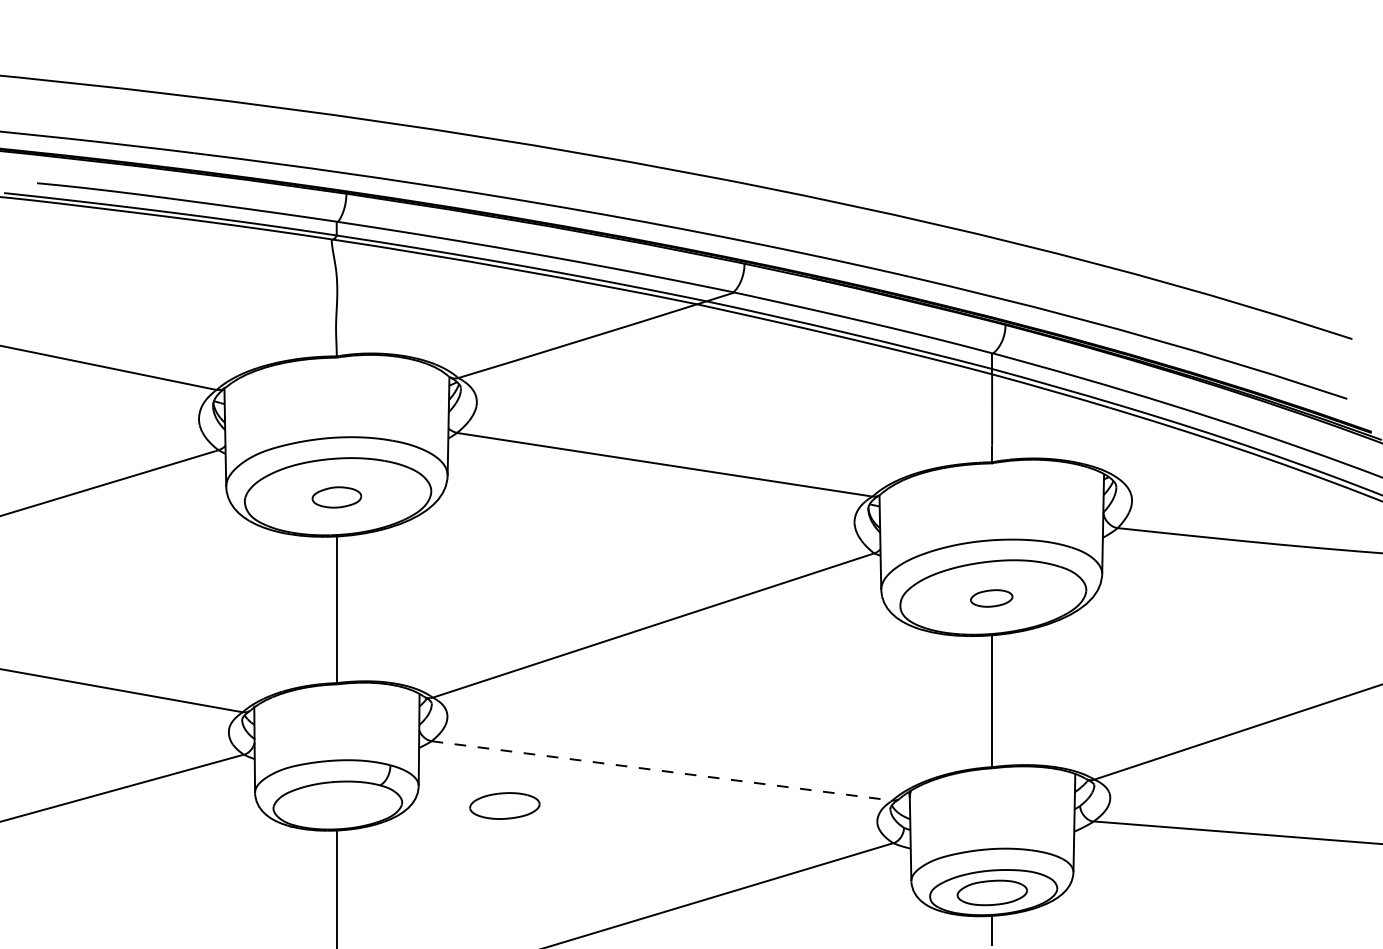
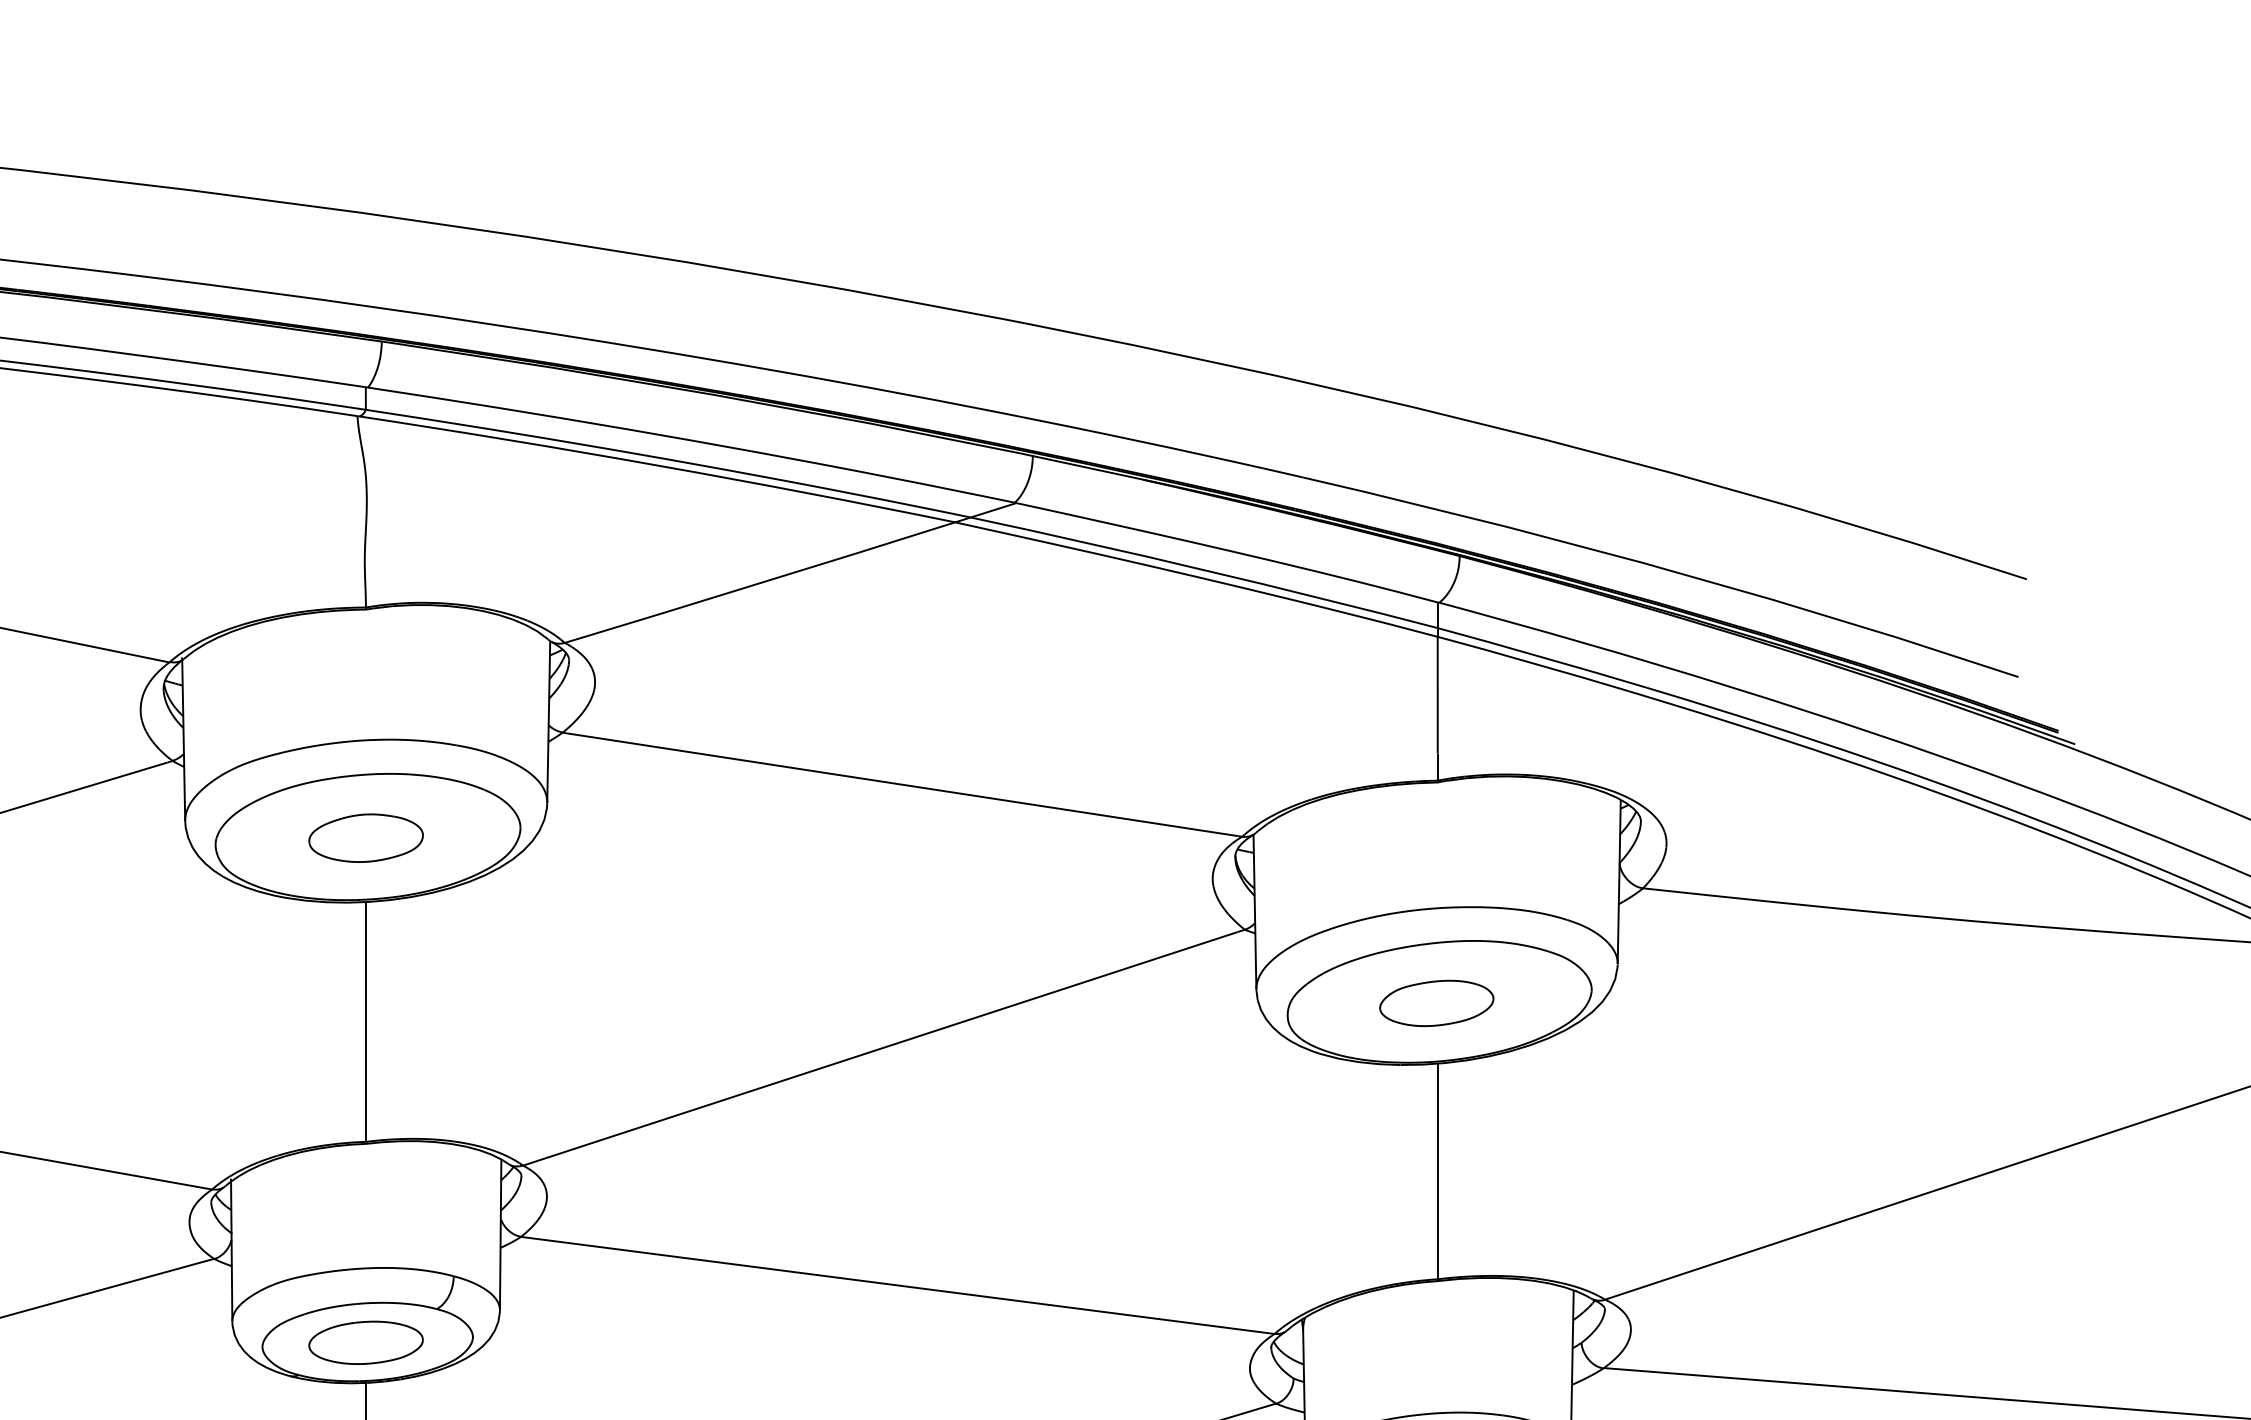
part: (336, 497) -> (365, 838), size x1.43
part: (991, 598) -> (1436, 1003), size x1.67
line: (662, 770) -> (898, 1284), dashed -> solid
part: (504, 805) -> (365, 1341), moved

